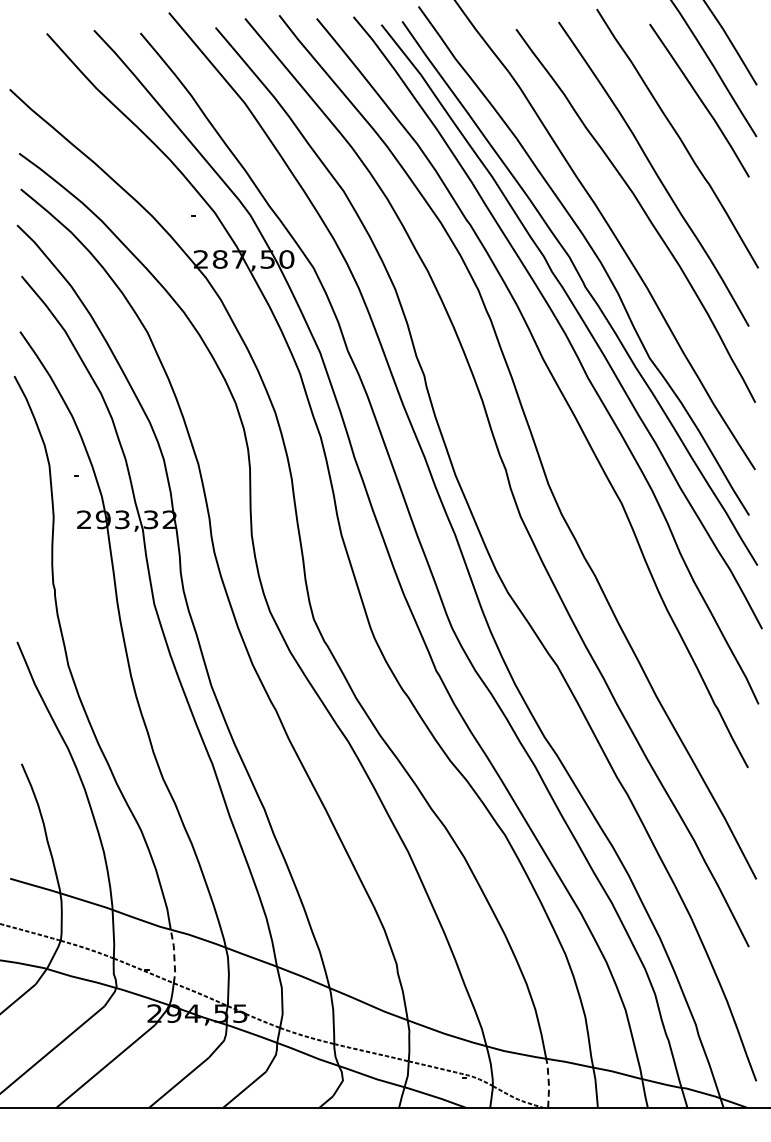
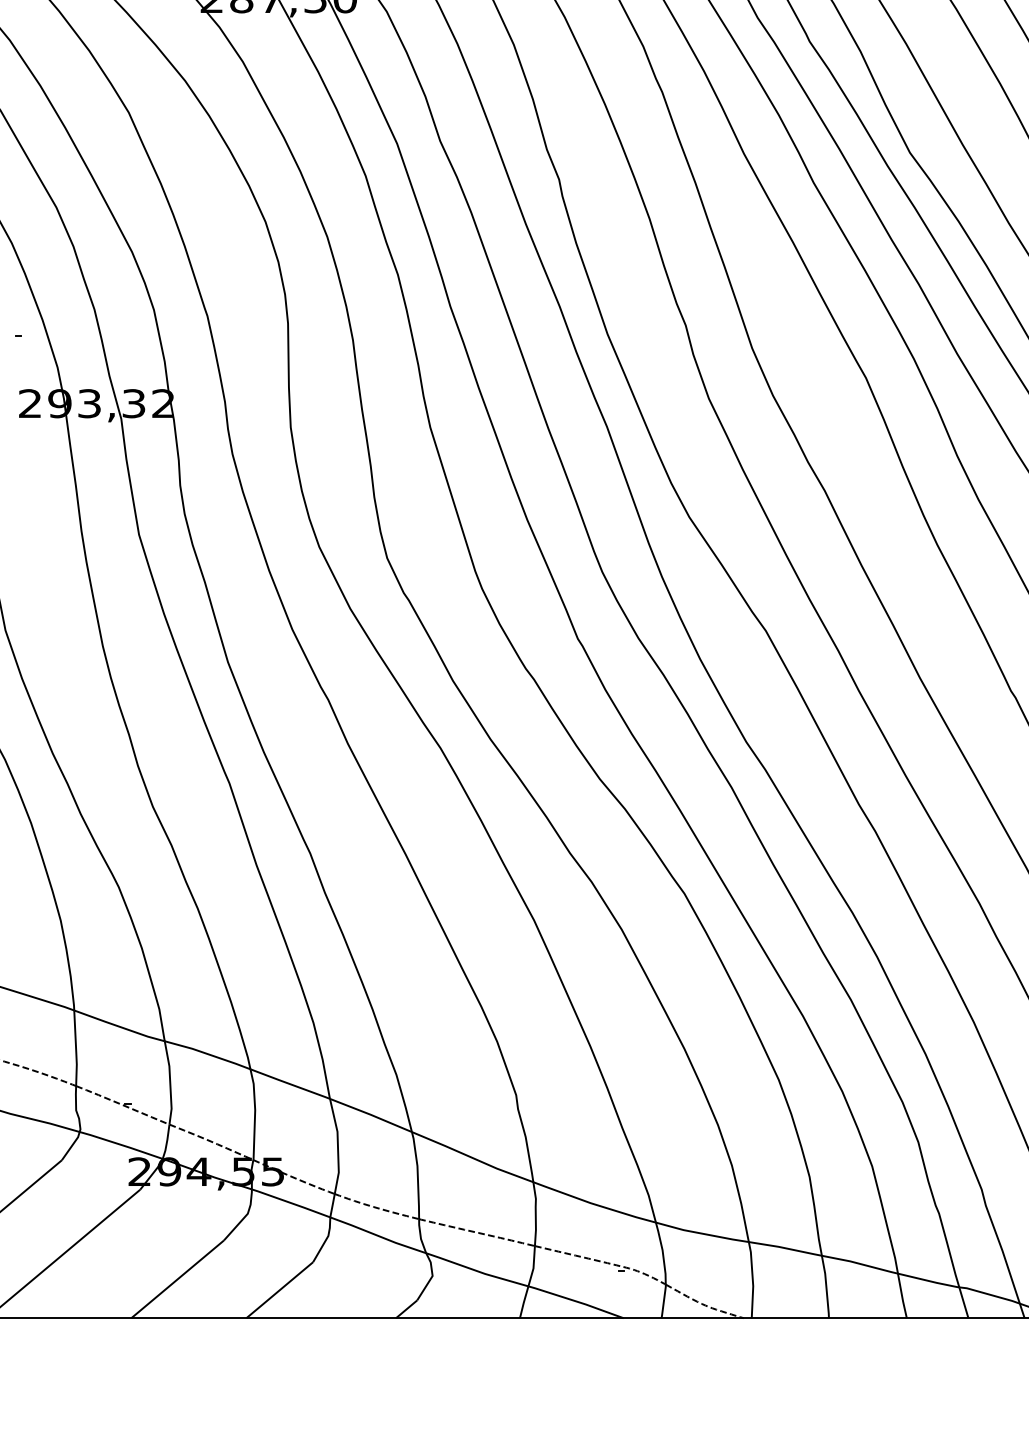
line: (174, 956) -> (170, 1082), dashed -> solid
line: (548, 1083) -> (752, 1280), dashed -> solid

